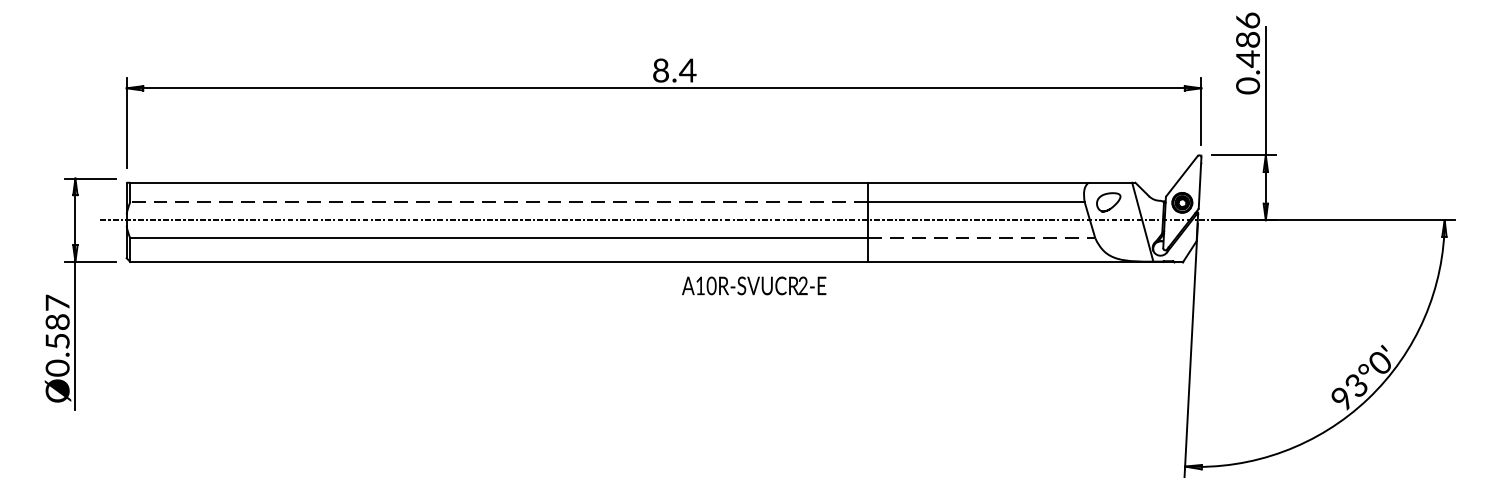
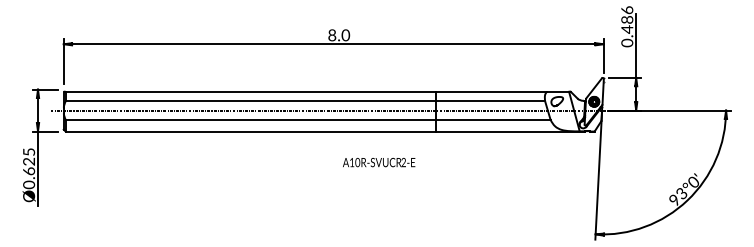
text: (687, 70) -> (345, 35), 8.4 -> 8.0
line: (498, 202) -> (250, 101), dashed -> solid
line: (981, 238) -> (493, 119), dashed -> solid
text: (754, 285) -> (379, 162), moved
text: (58, 321) -> (29, 161), Ø0.587 -> Ø0.625

